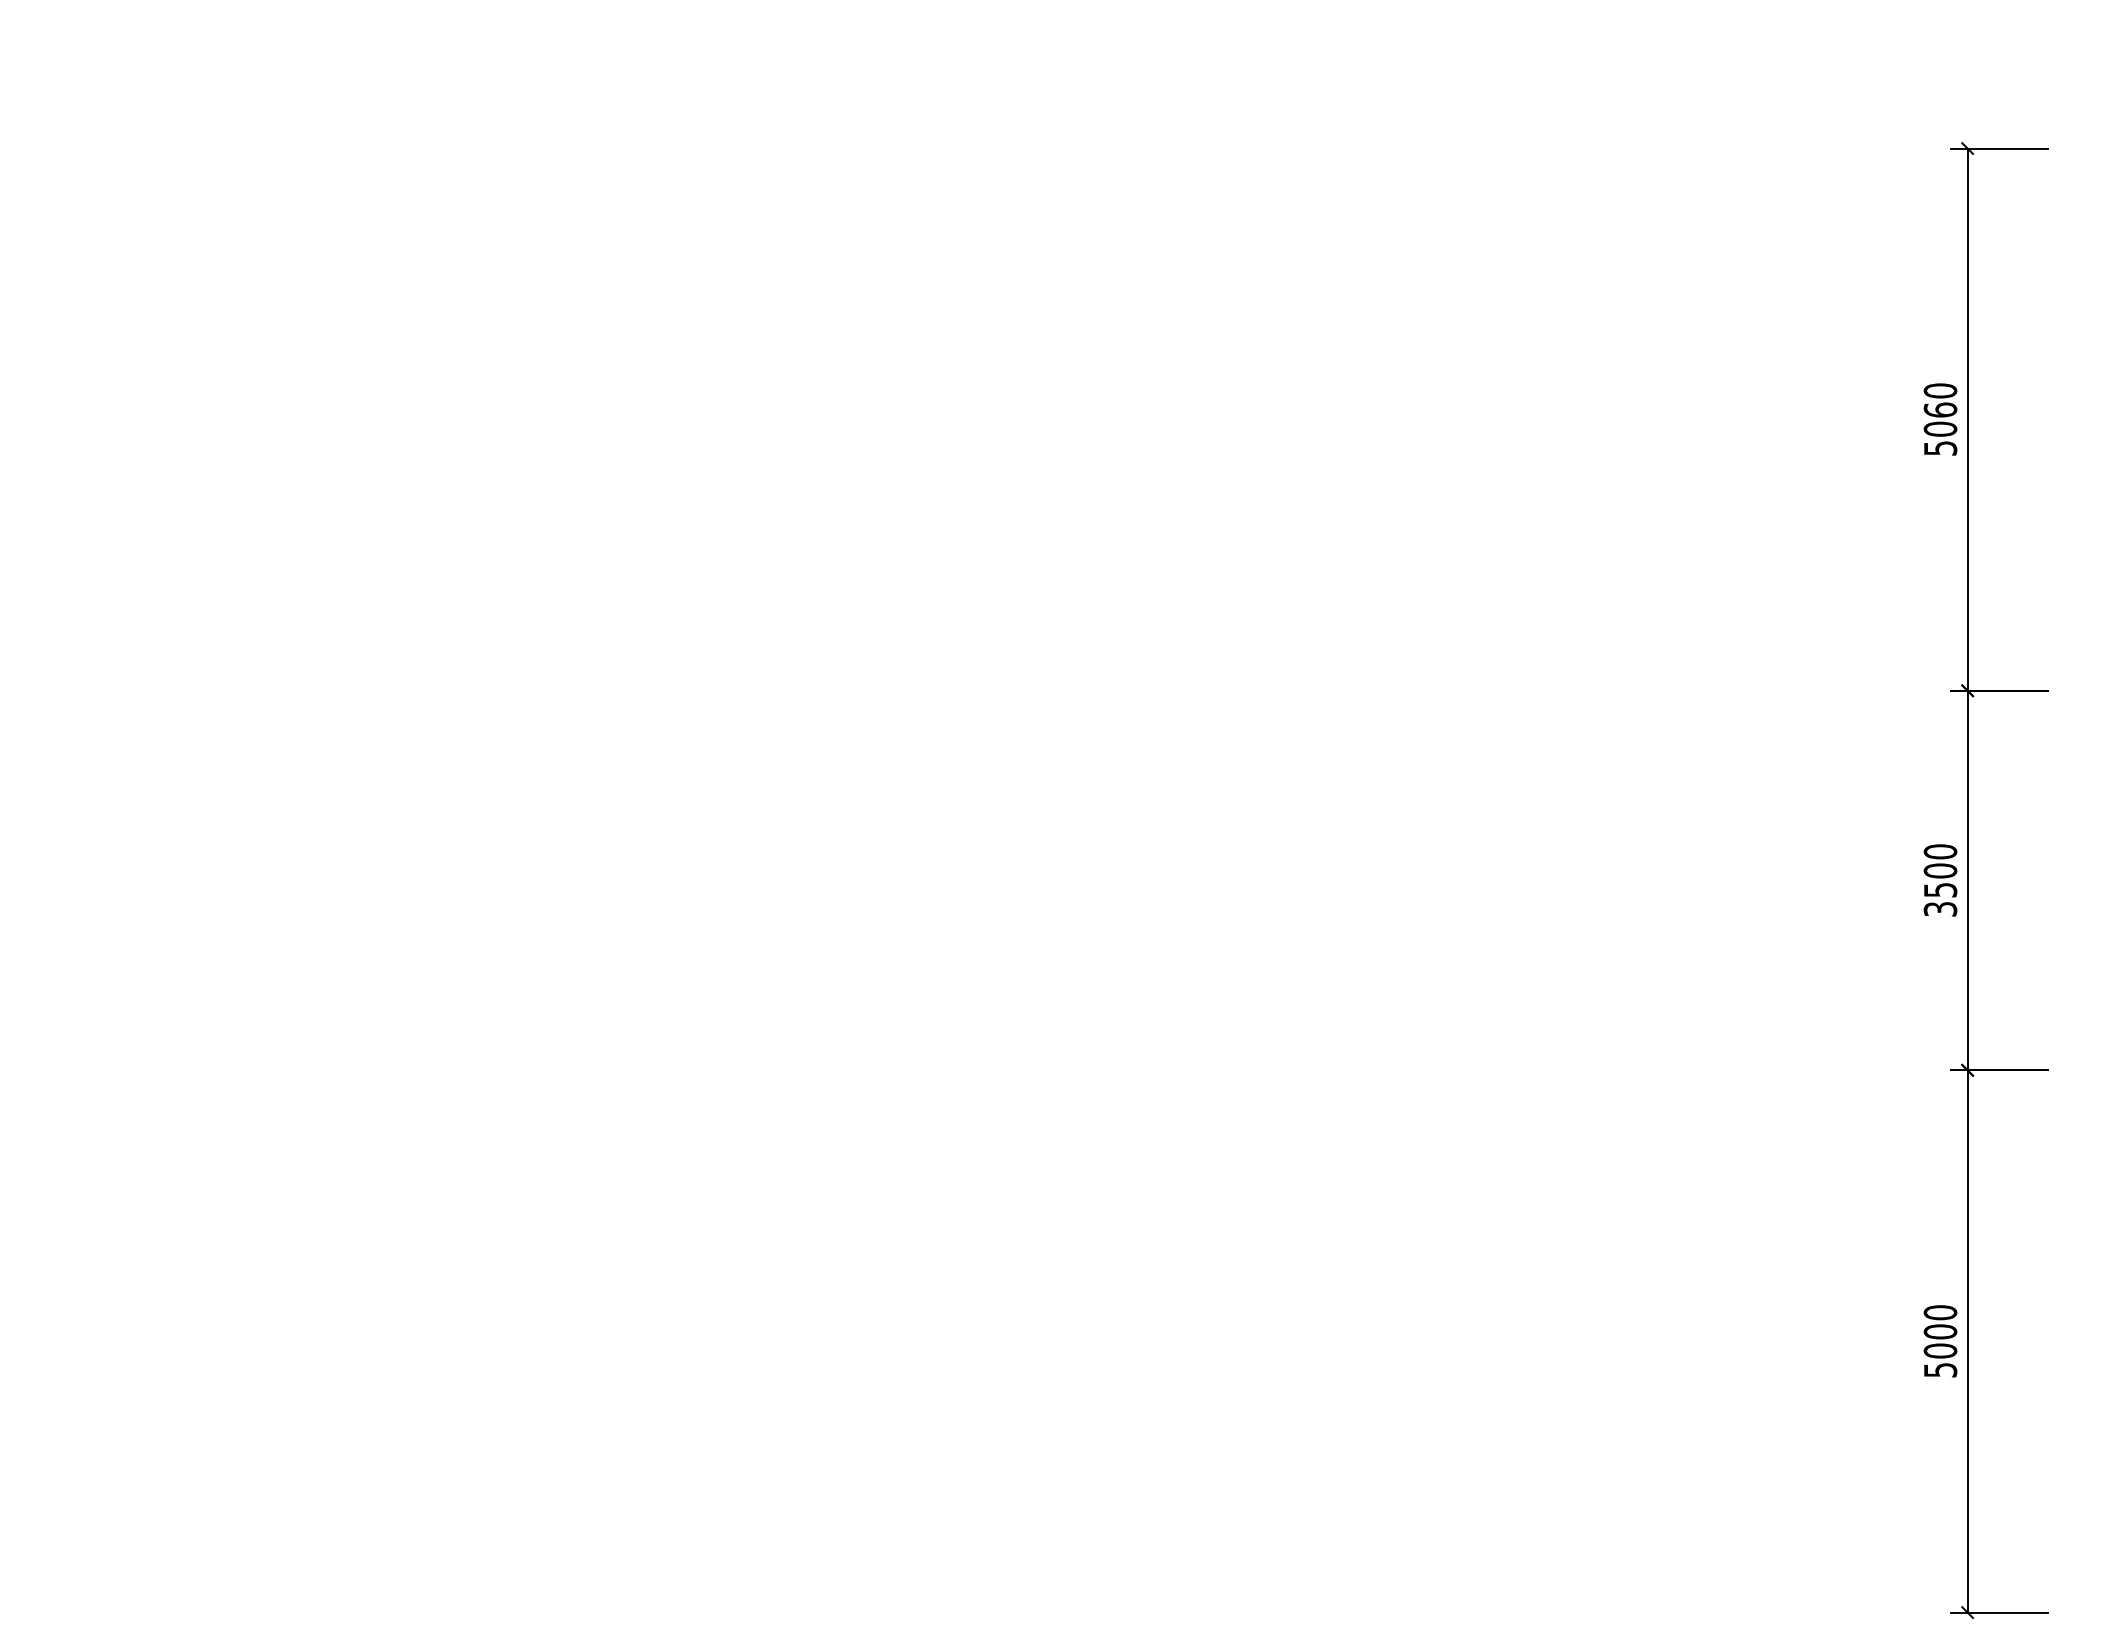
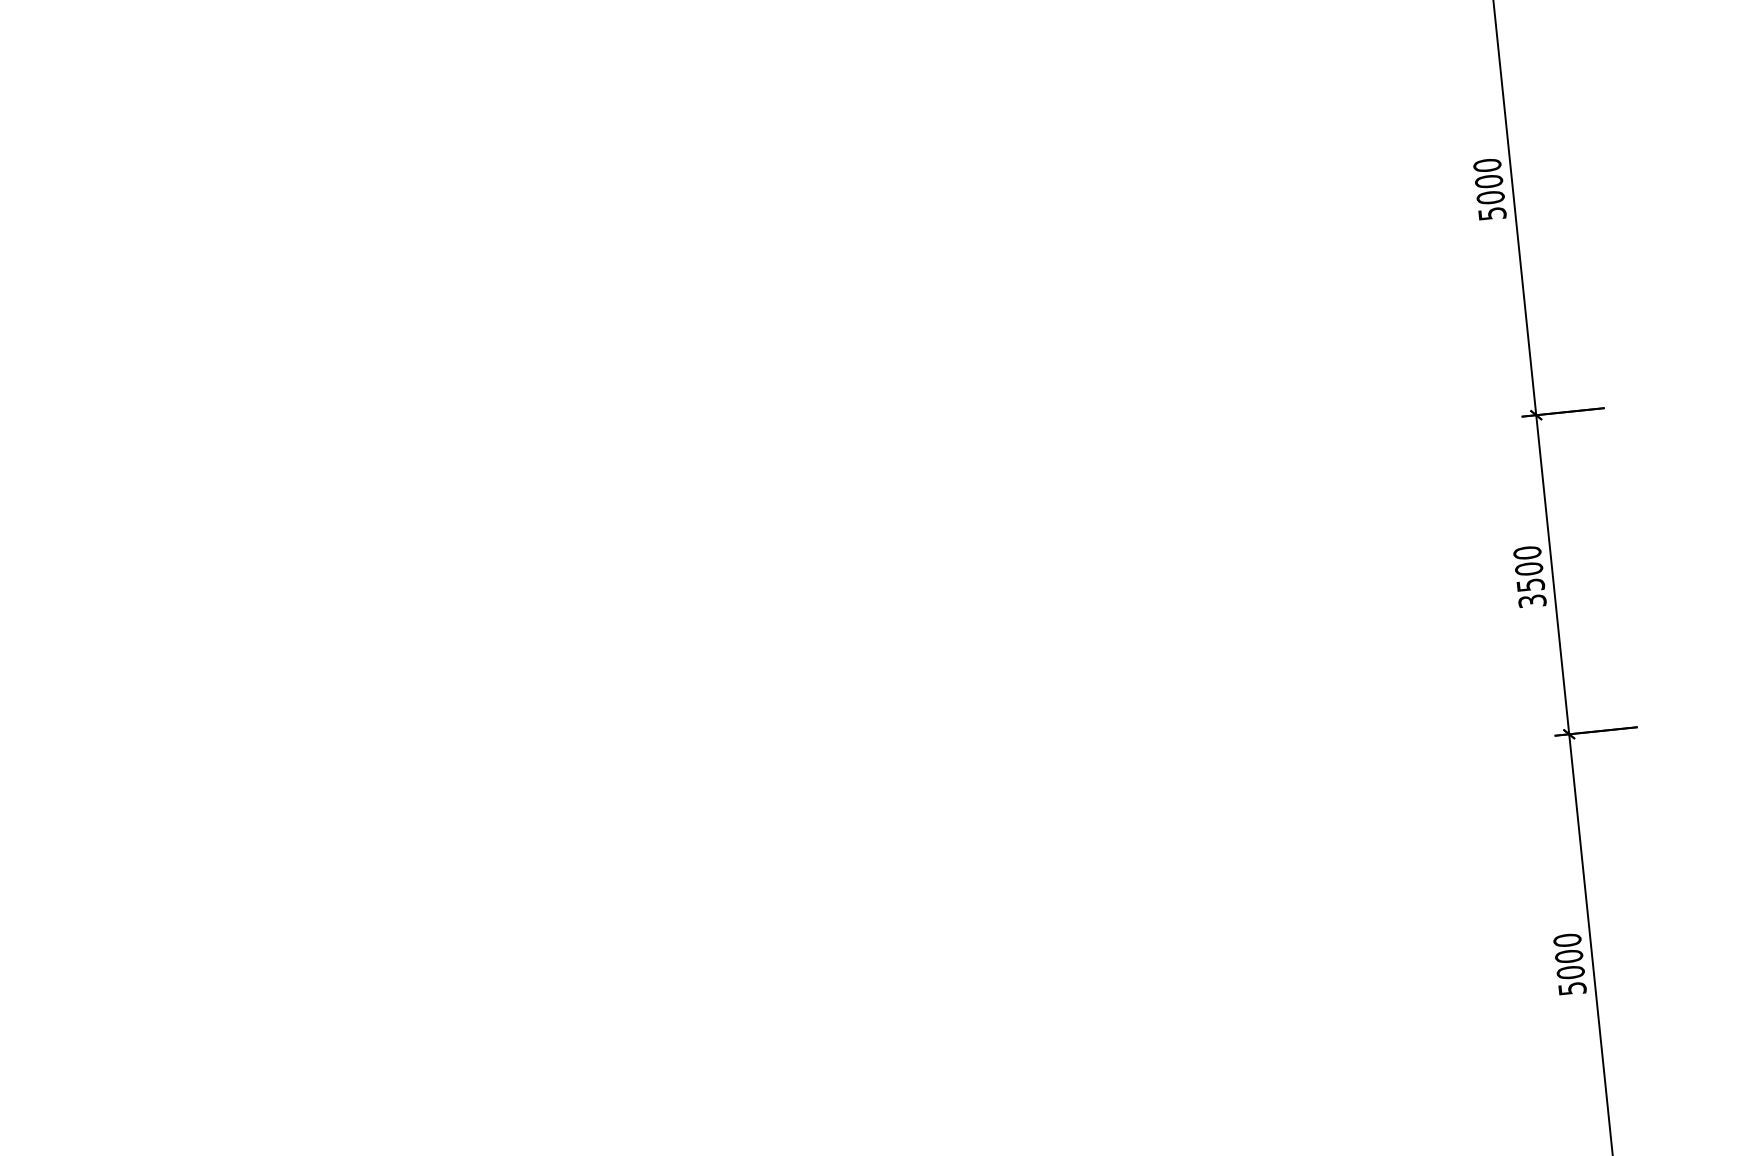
text: (1940, 409) -> (1489, 181), 5060 -> 5000

